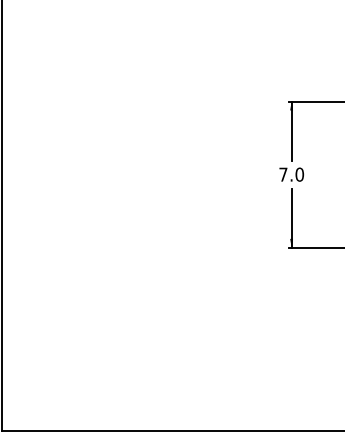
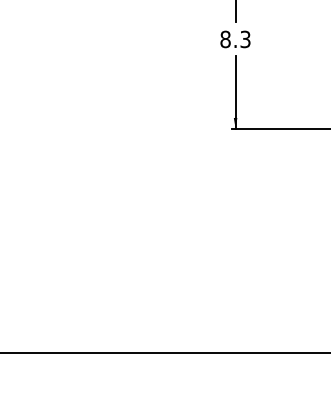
text: (291, 174) -> (235, 39), 7.0 -> 8.3

